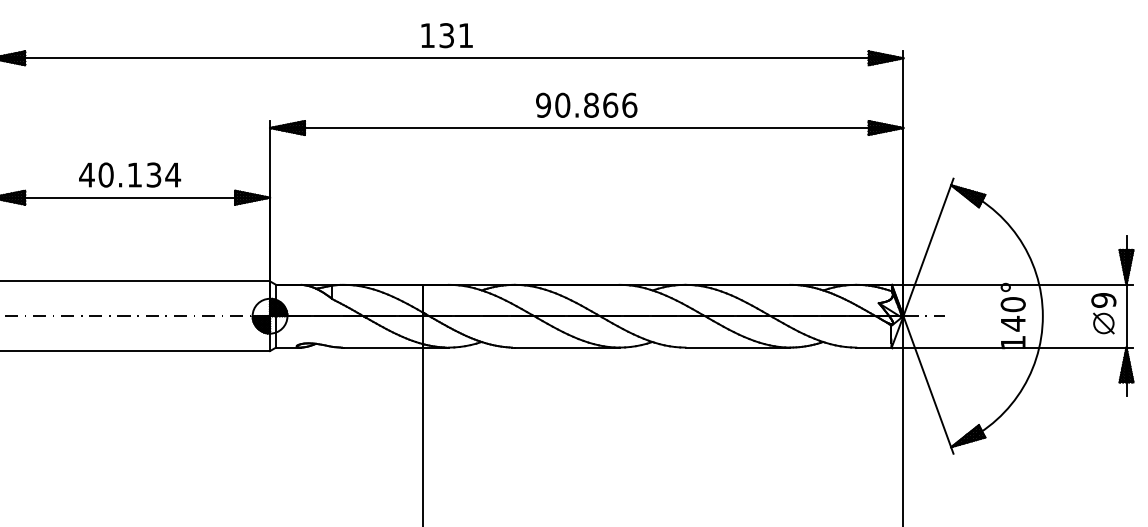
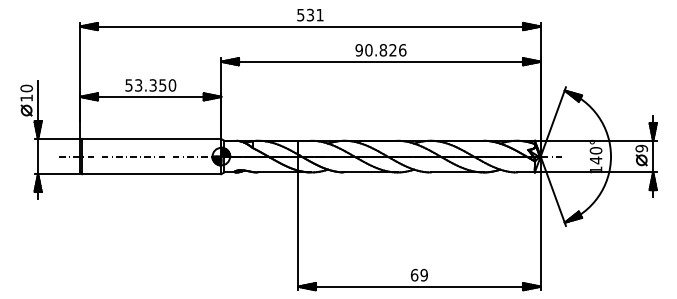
text: (427, 36) -> (300, 15), 131 -> 531
text: (609, 105) -> (392, 50), 90.866 -> 90.826
text: (129, 175) -> (150, 85), 40.134 -> 53.350

